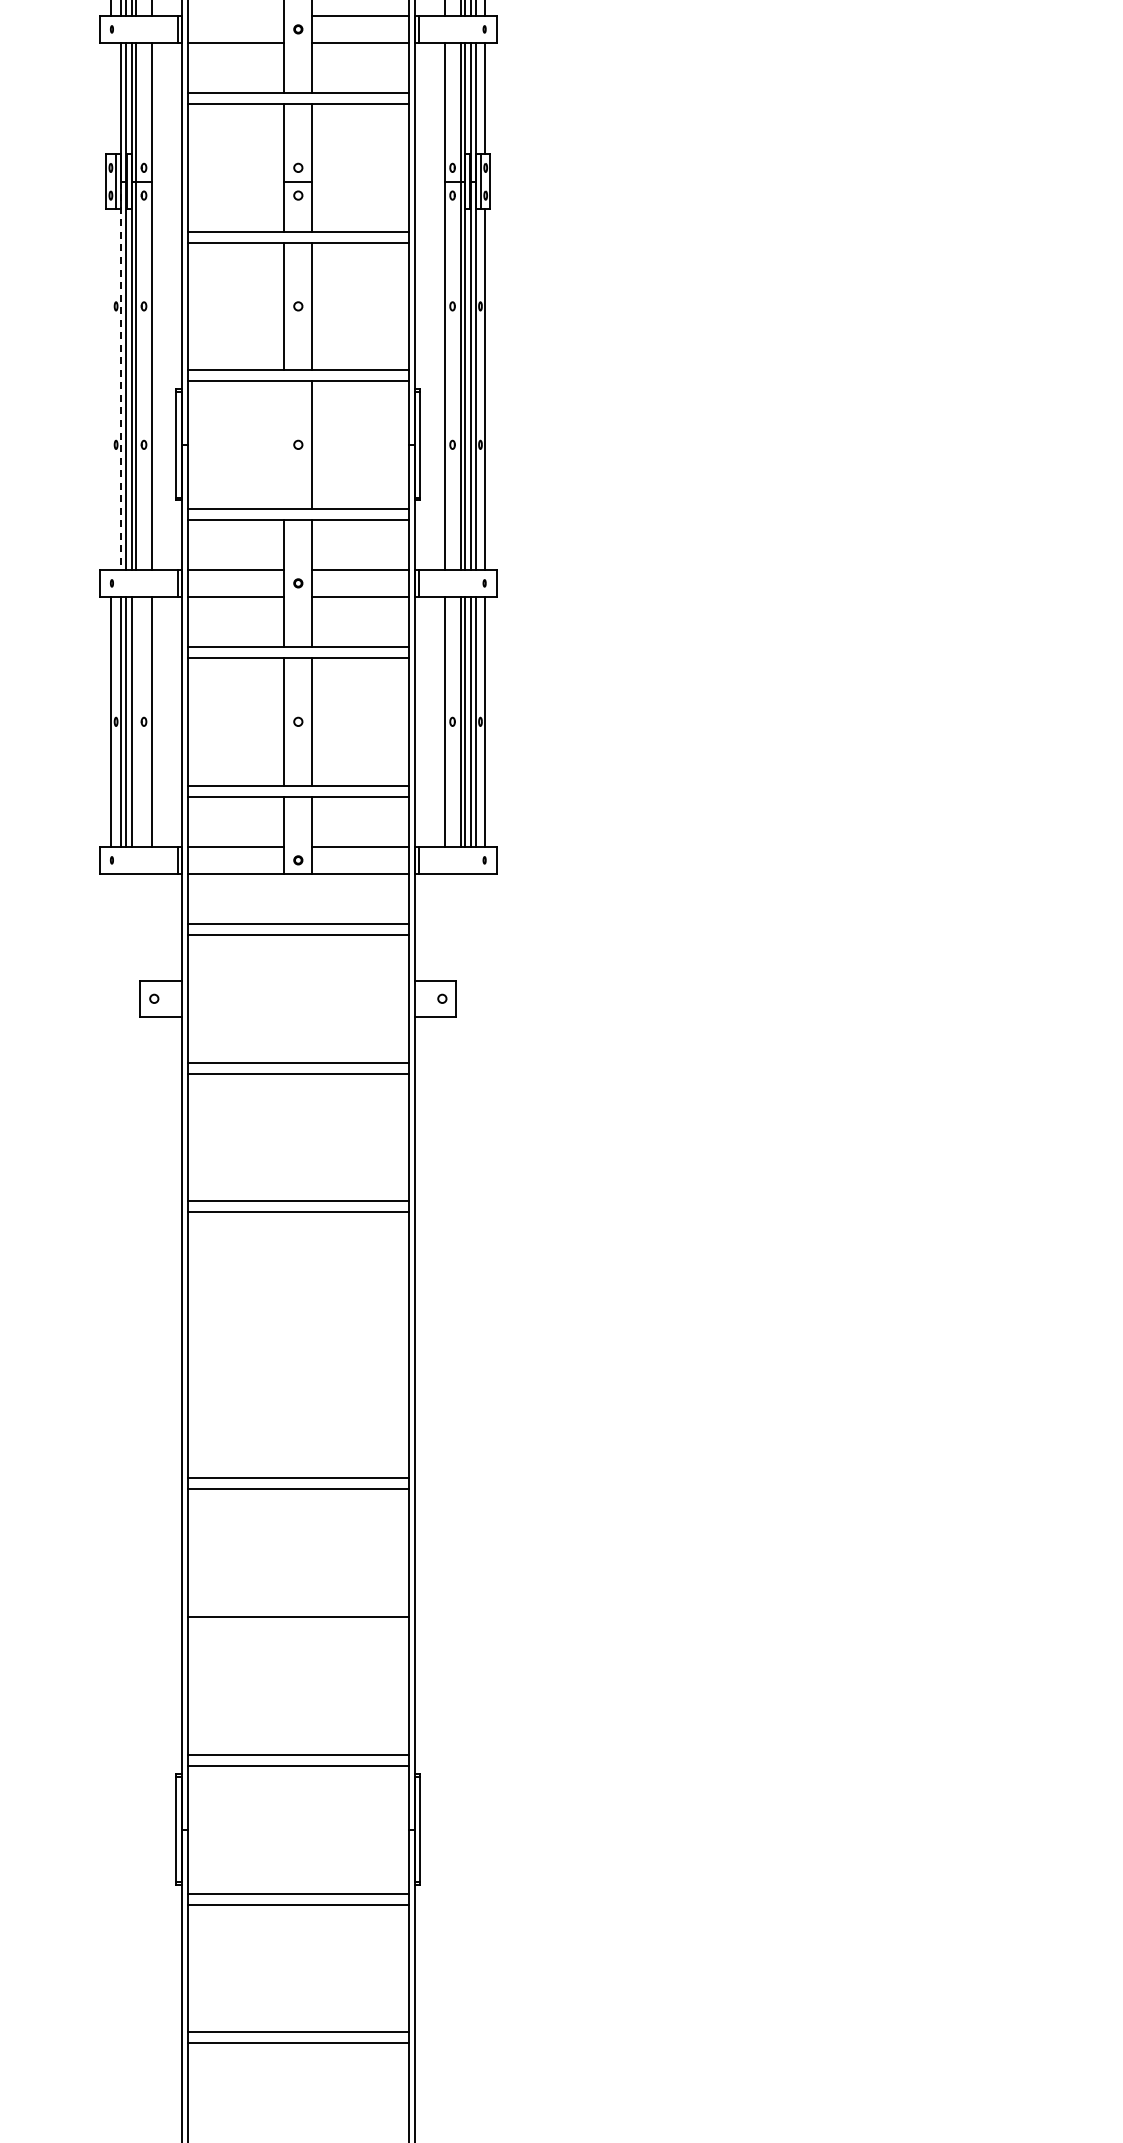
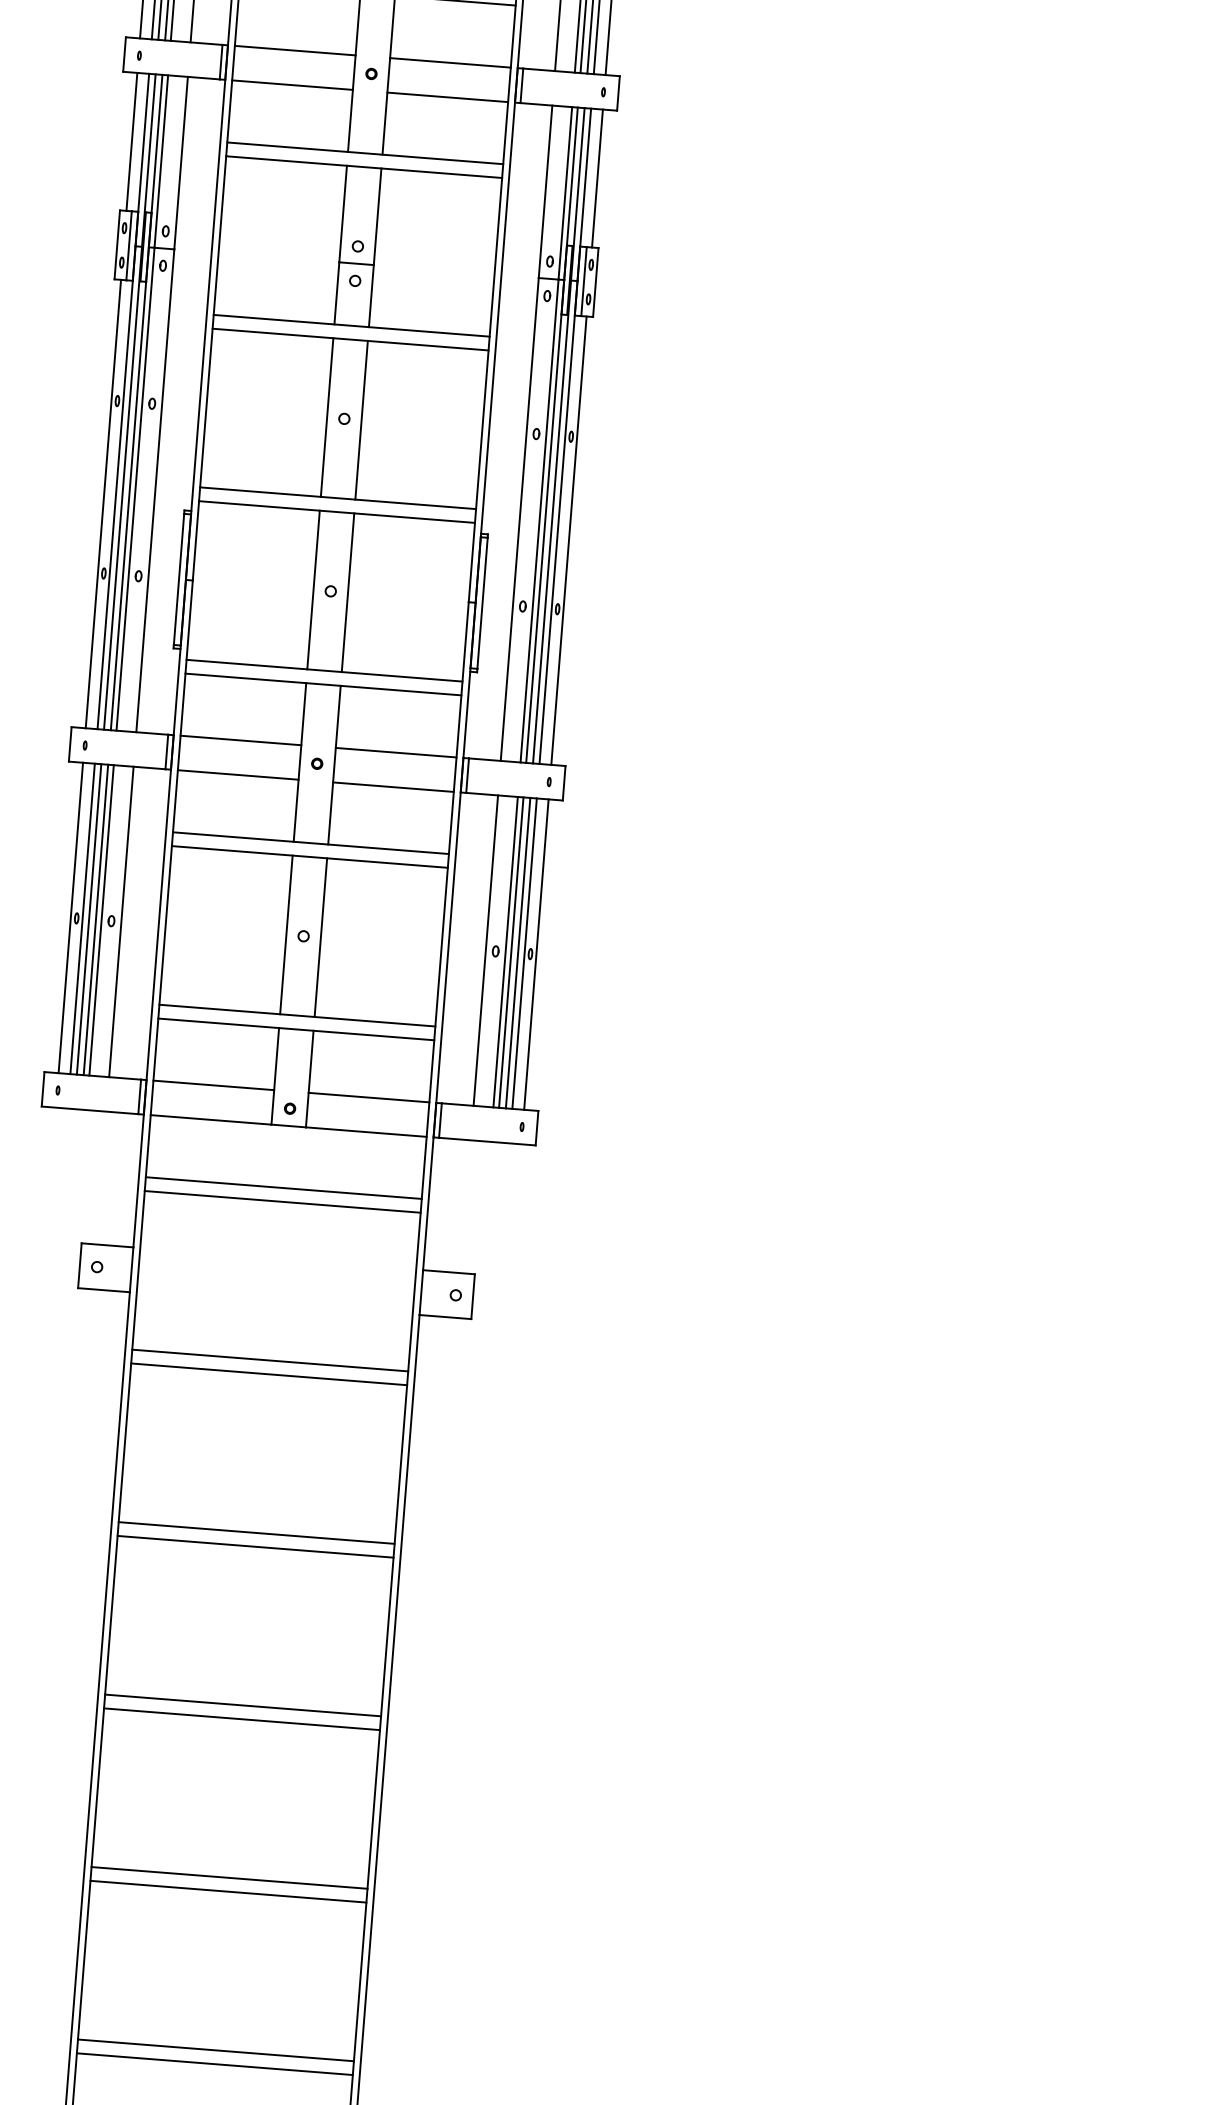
line: (235, 15) -> (294, 50), added
line: (111, 98) -> (132, 141), added
line: (120, 375) -> (116, 487), dashed -> solid
line: (111, 389) -> (103, 504), added
line: (284, 444) -> (313, 589), added
line: (136, 721) -> (102, 919), added
line: (298, 1339) -> (243, 1705), added
line: (298, 1350) -> (242, 1719), added
line: (298, 1627) -> (215, 2064), added

